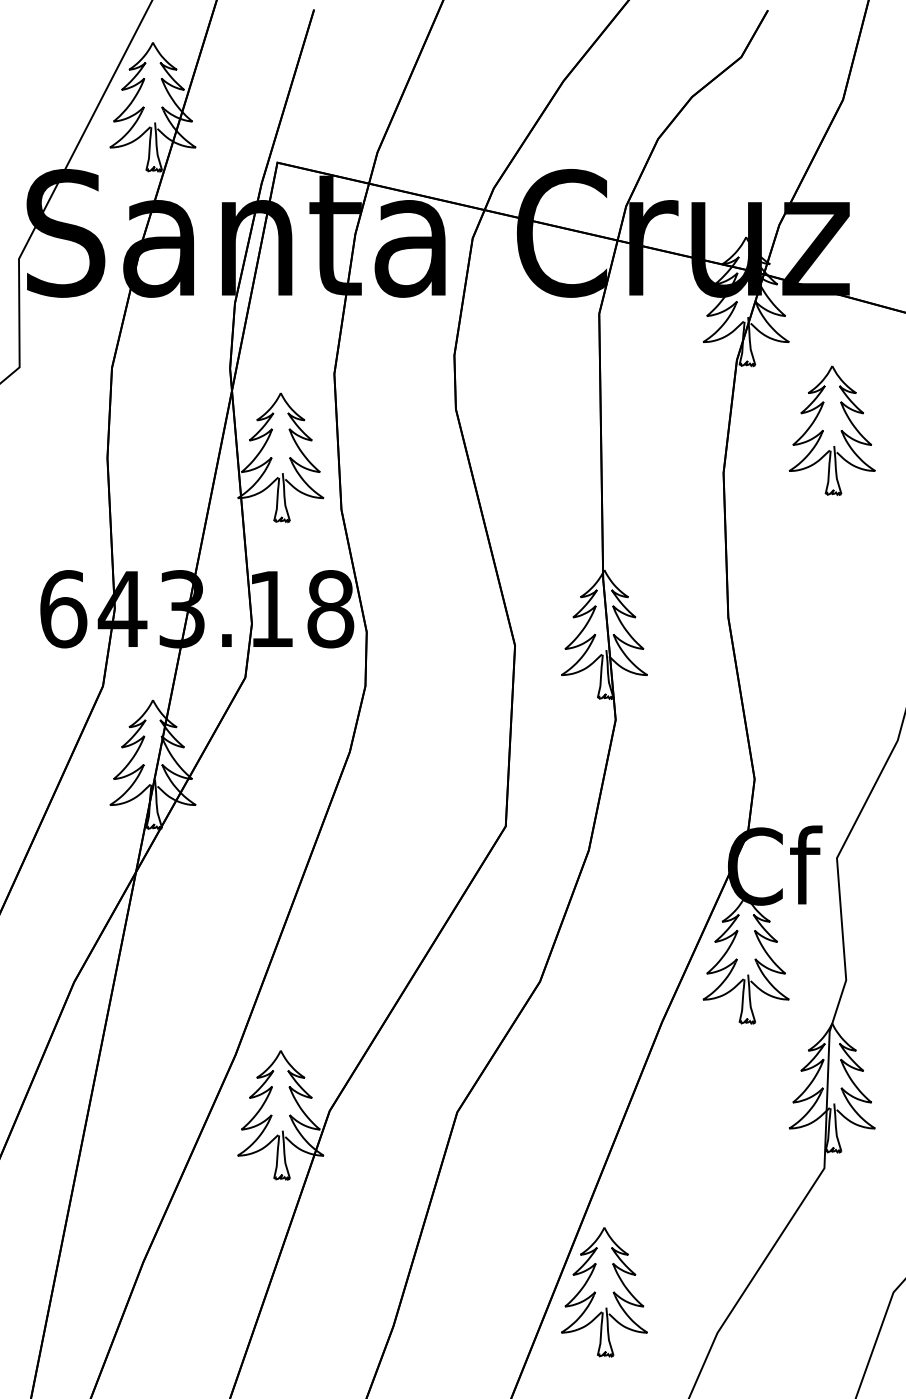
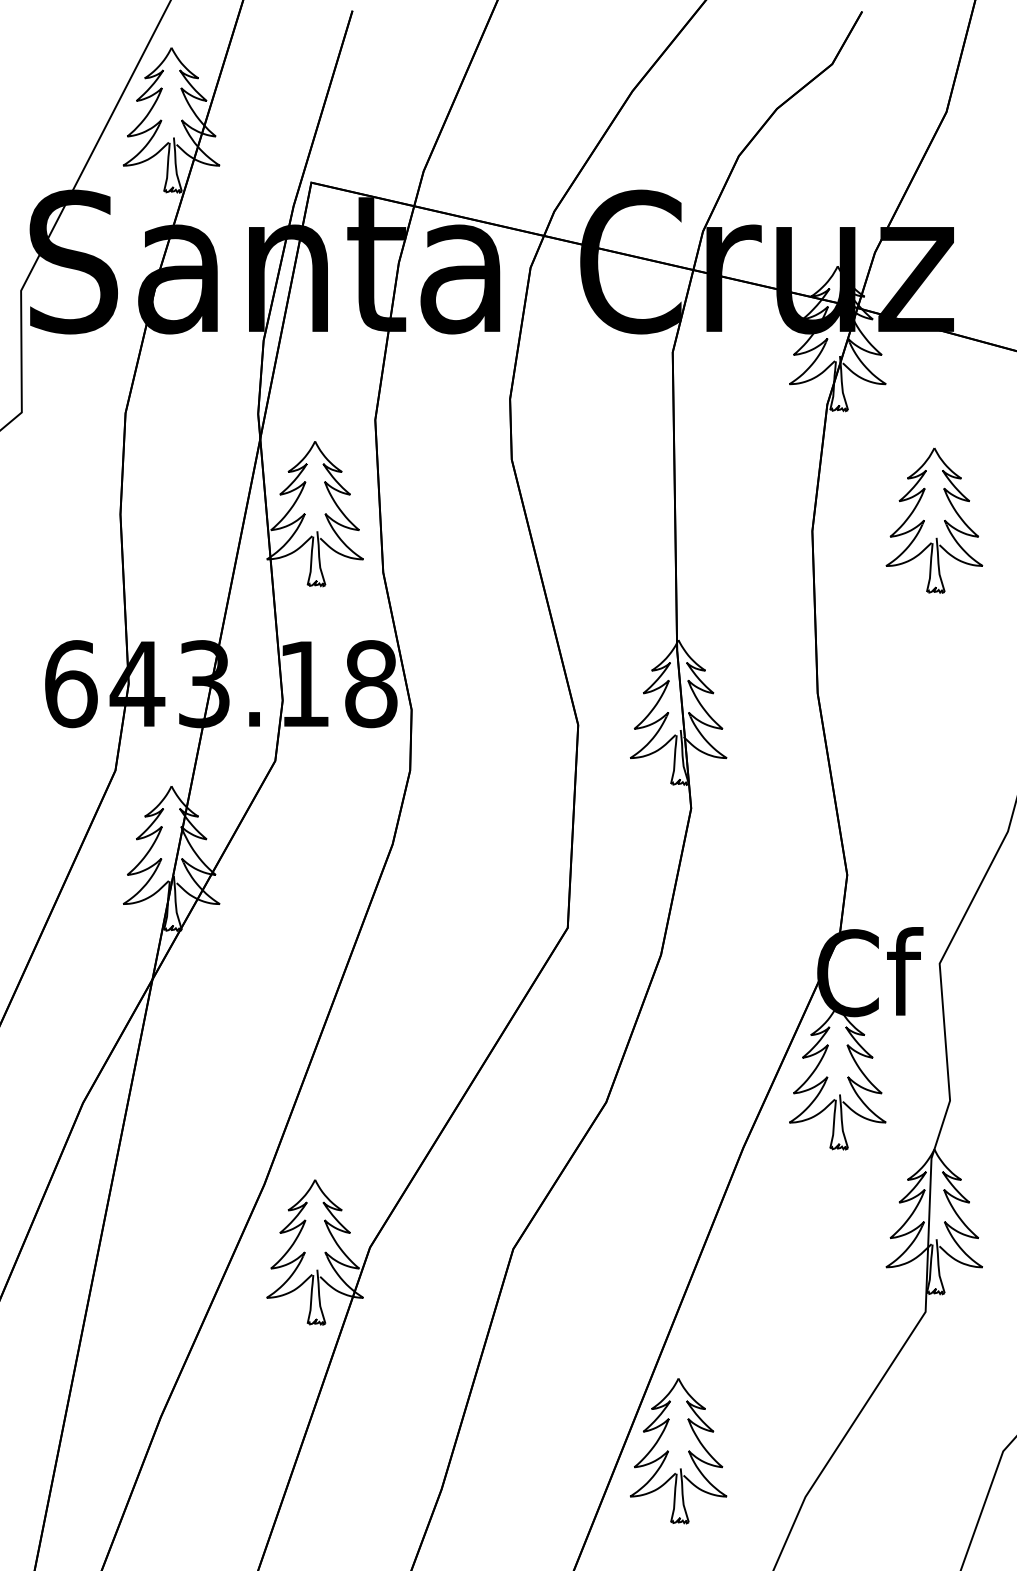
part: (831, 430) -> (933, 520), moved

